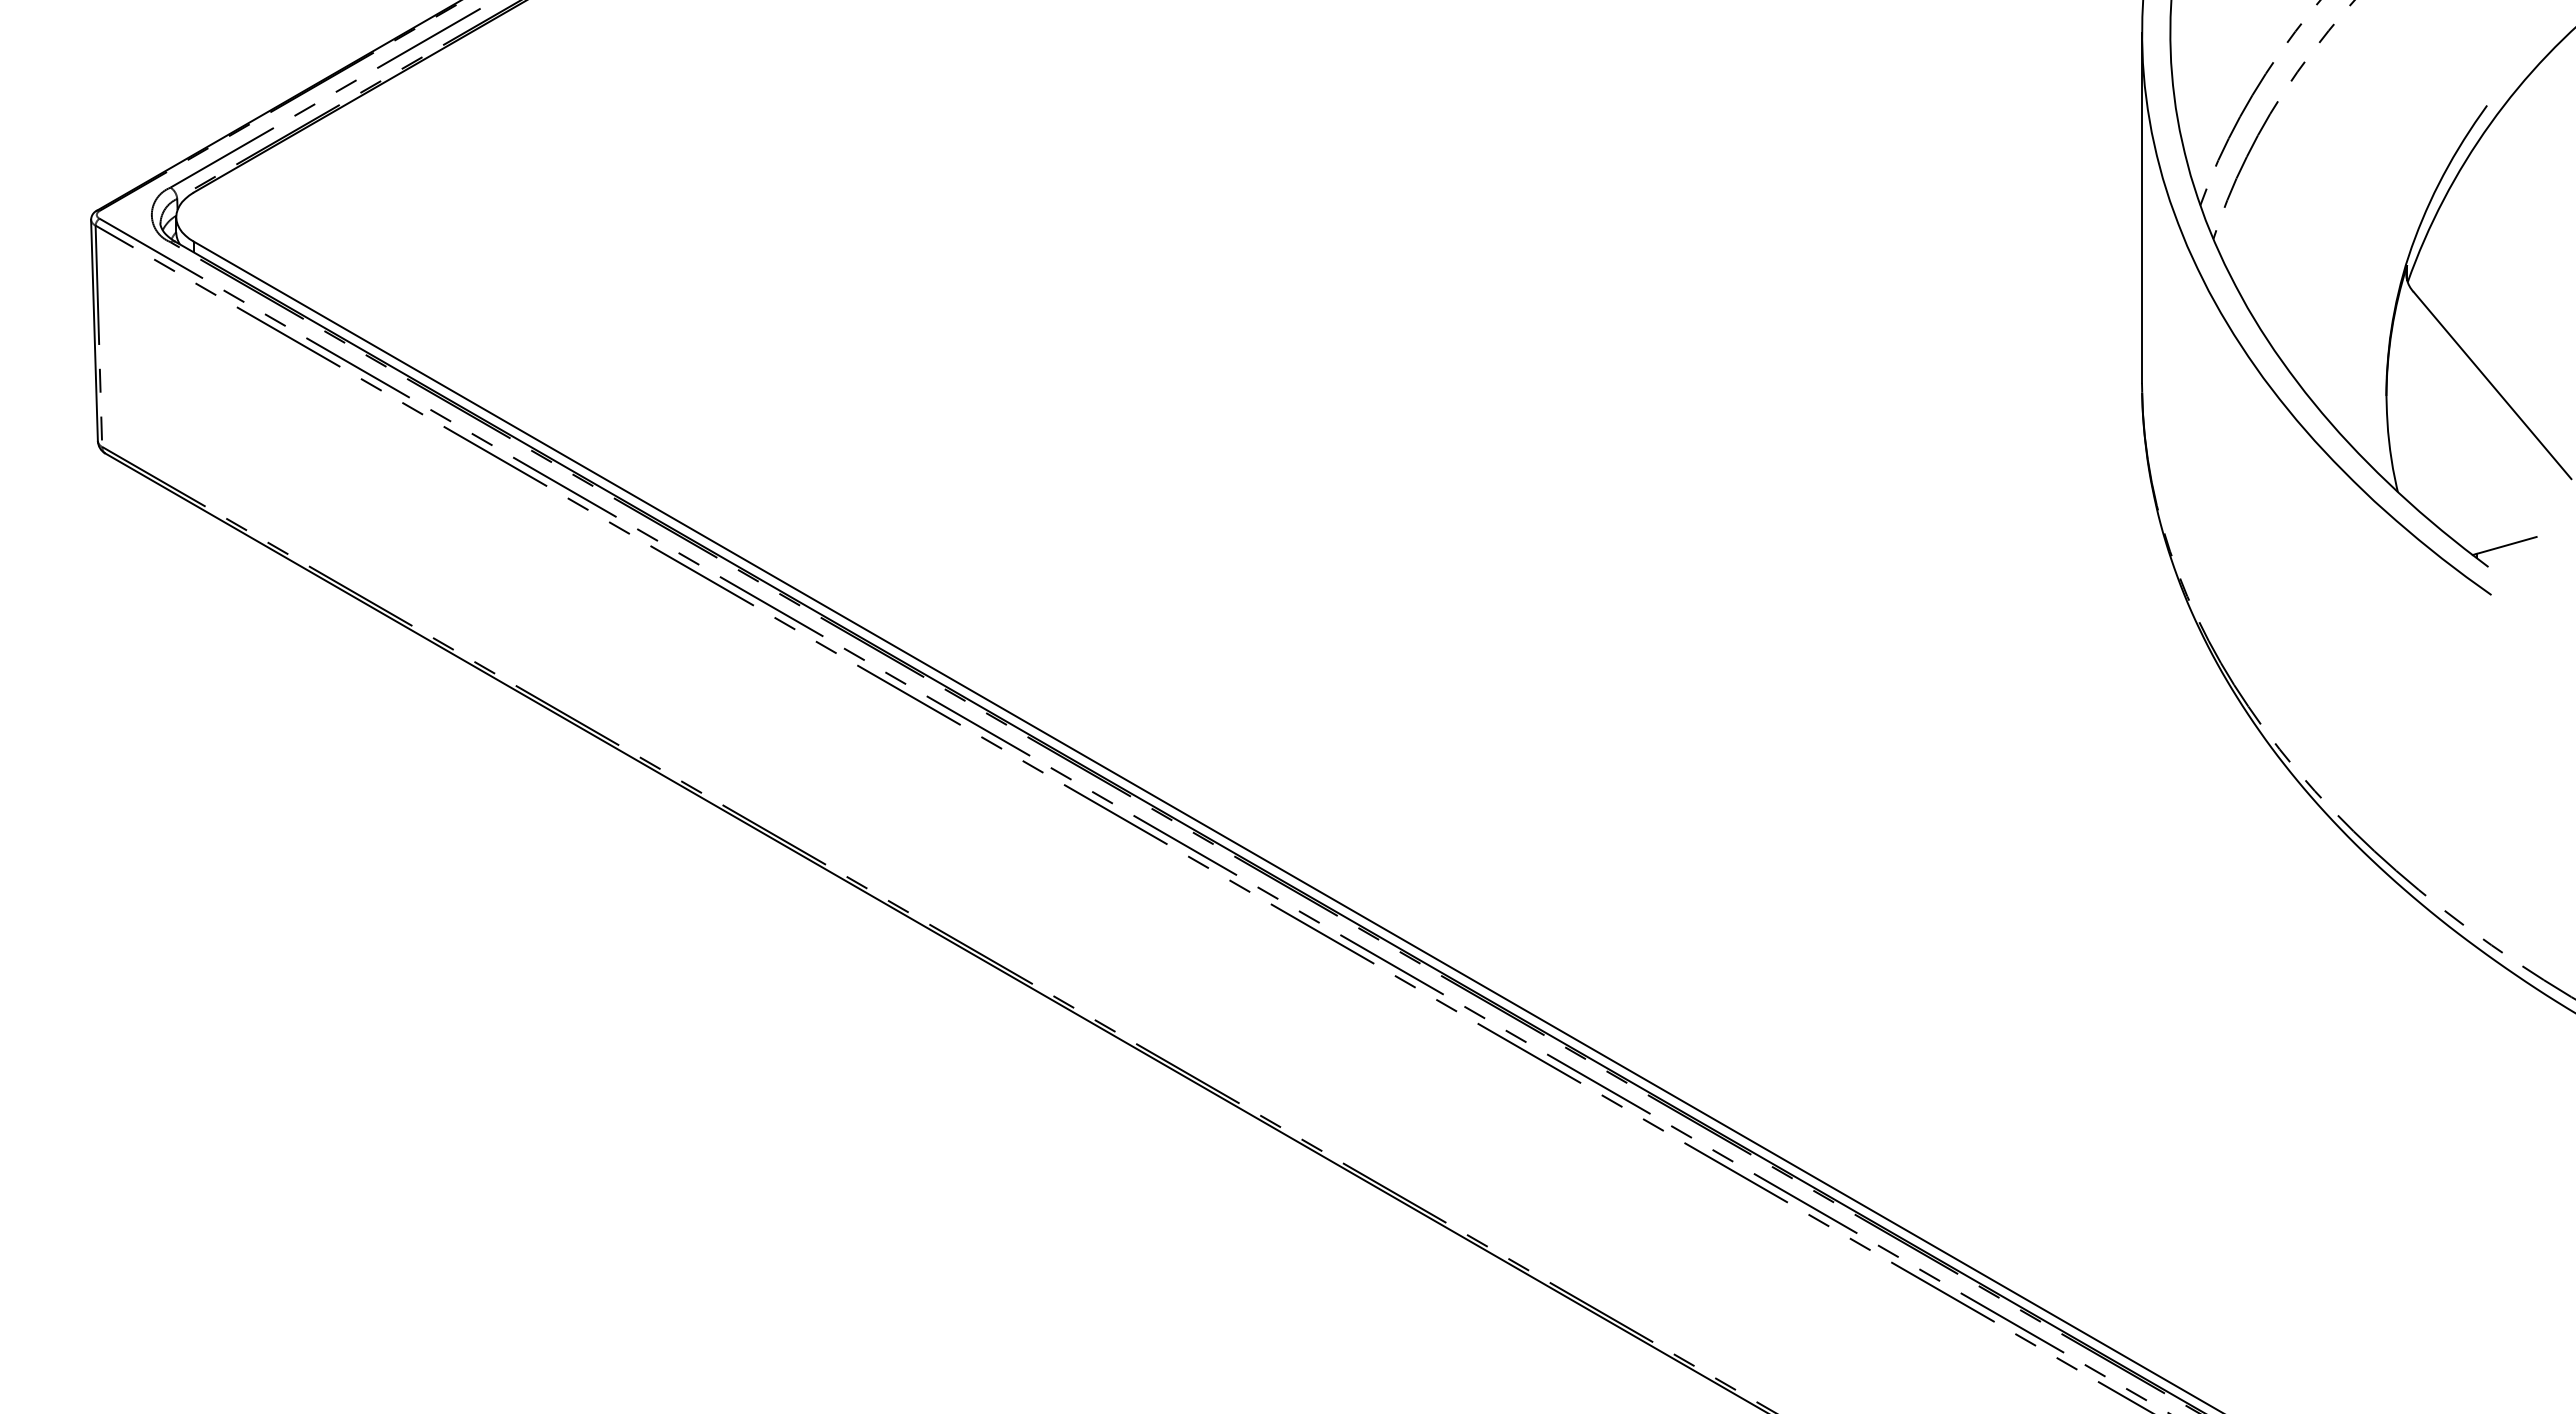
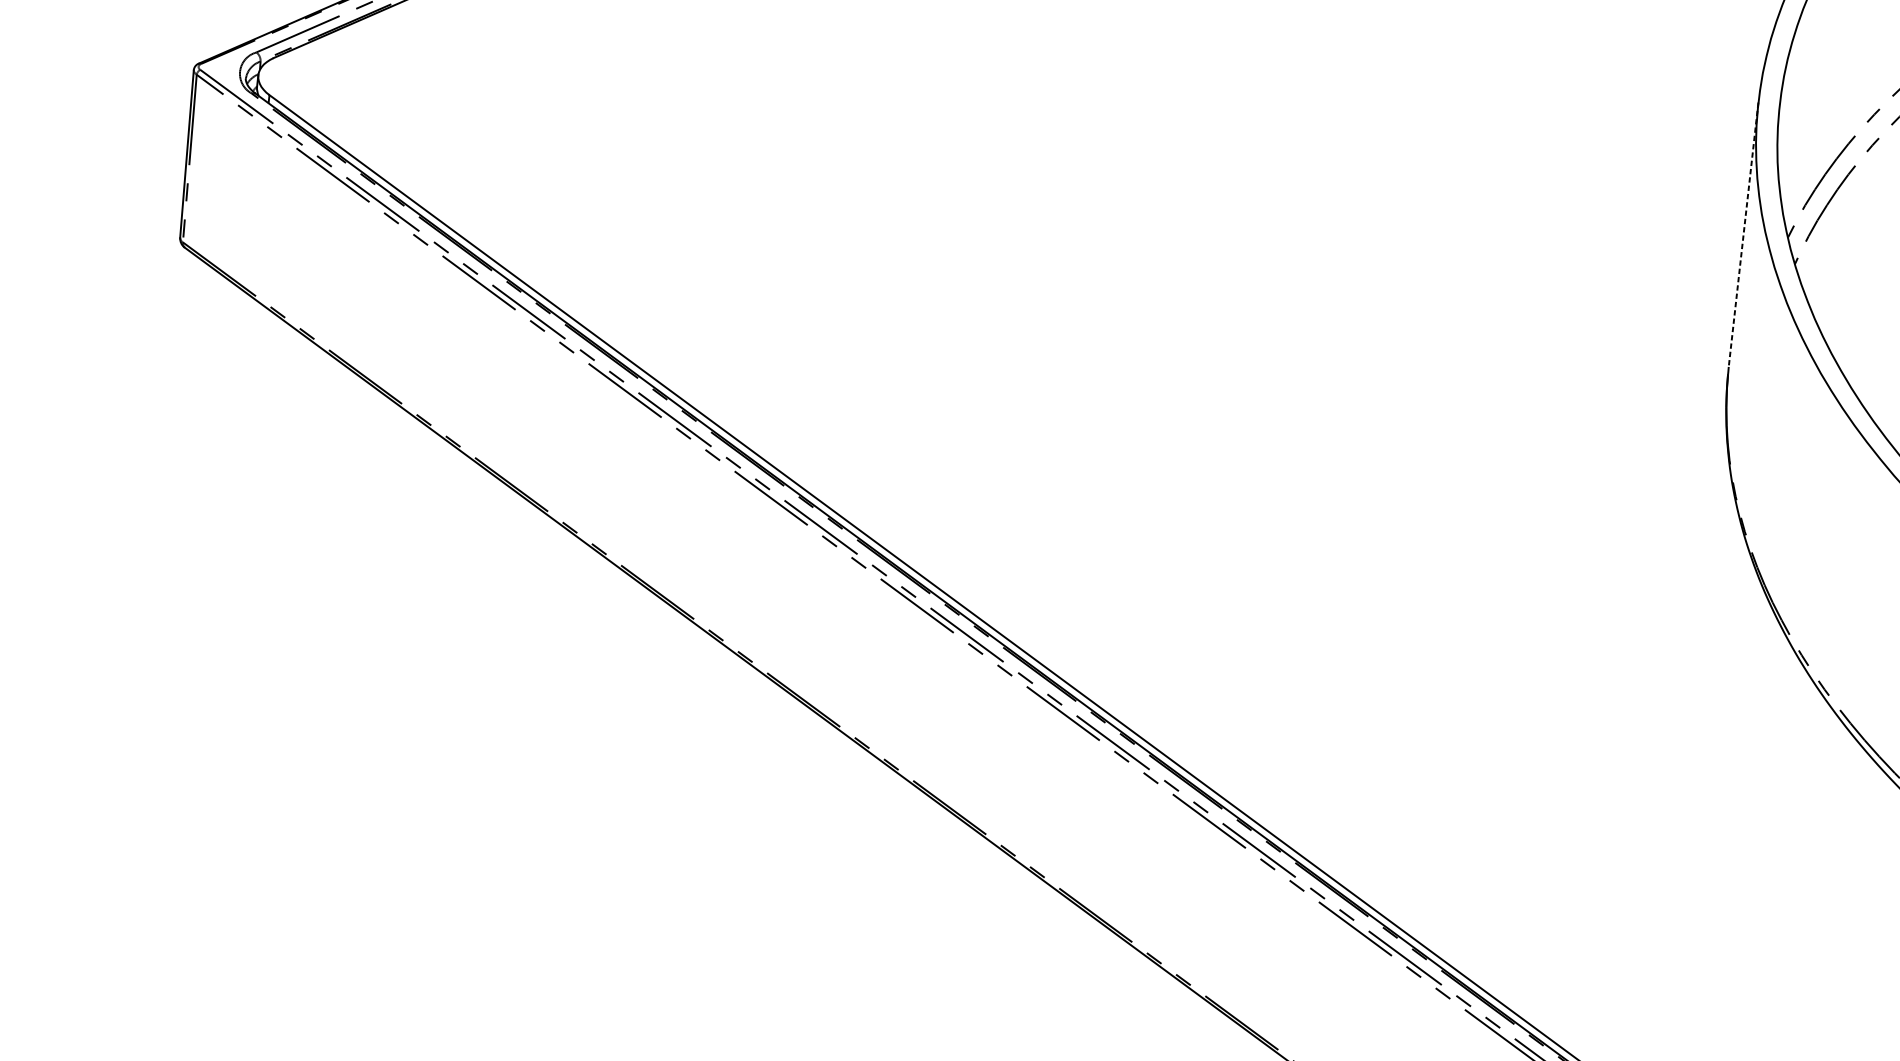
line: (2141, 208) -> (1743, 235), solid -> dashed

